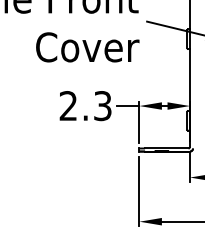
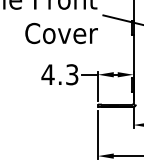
text: (67, 105) -> (47, 74), 2.3 -> 4.3

